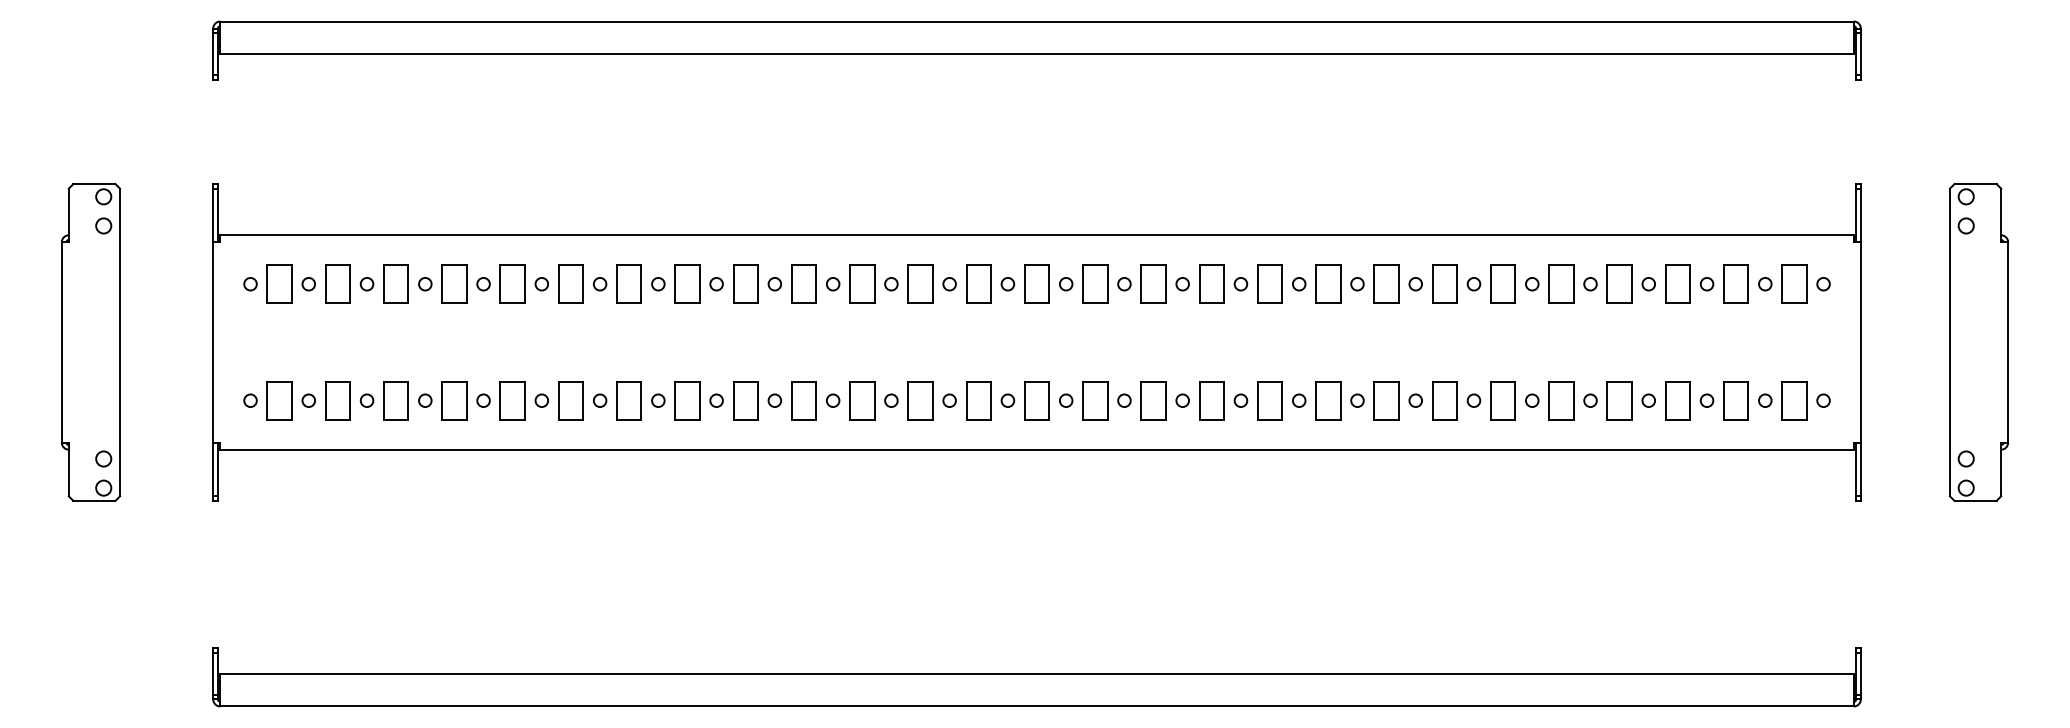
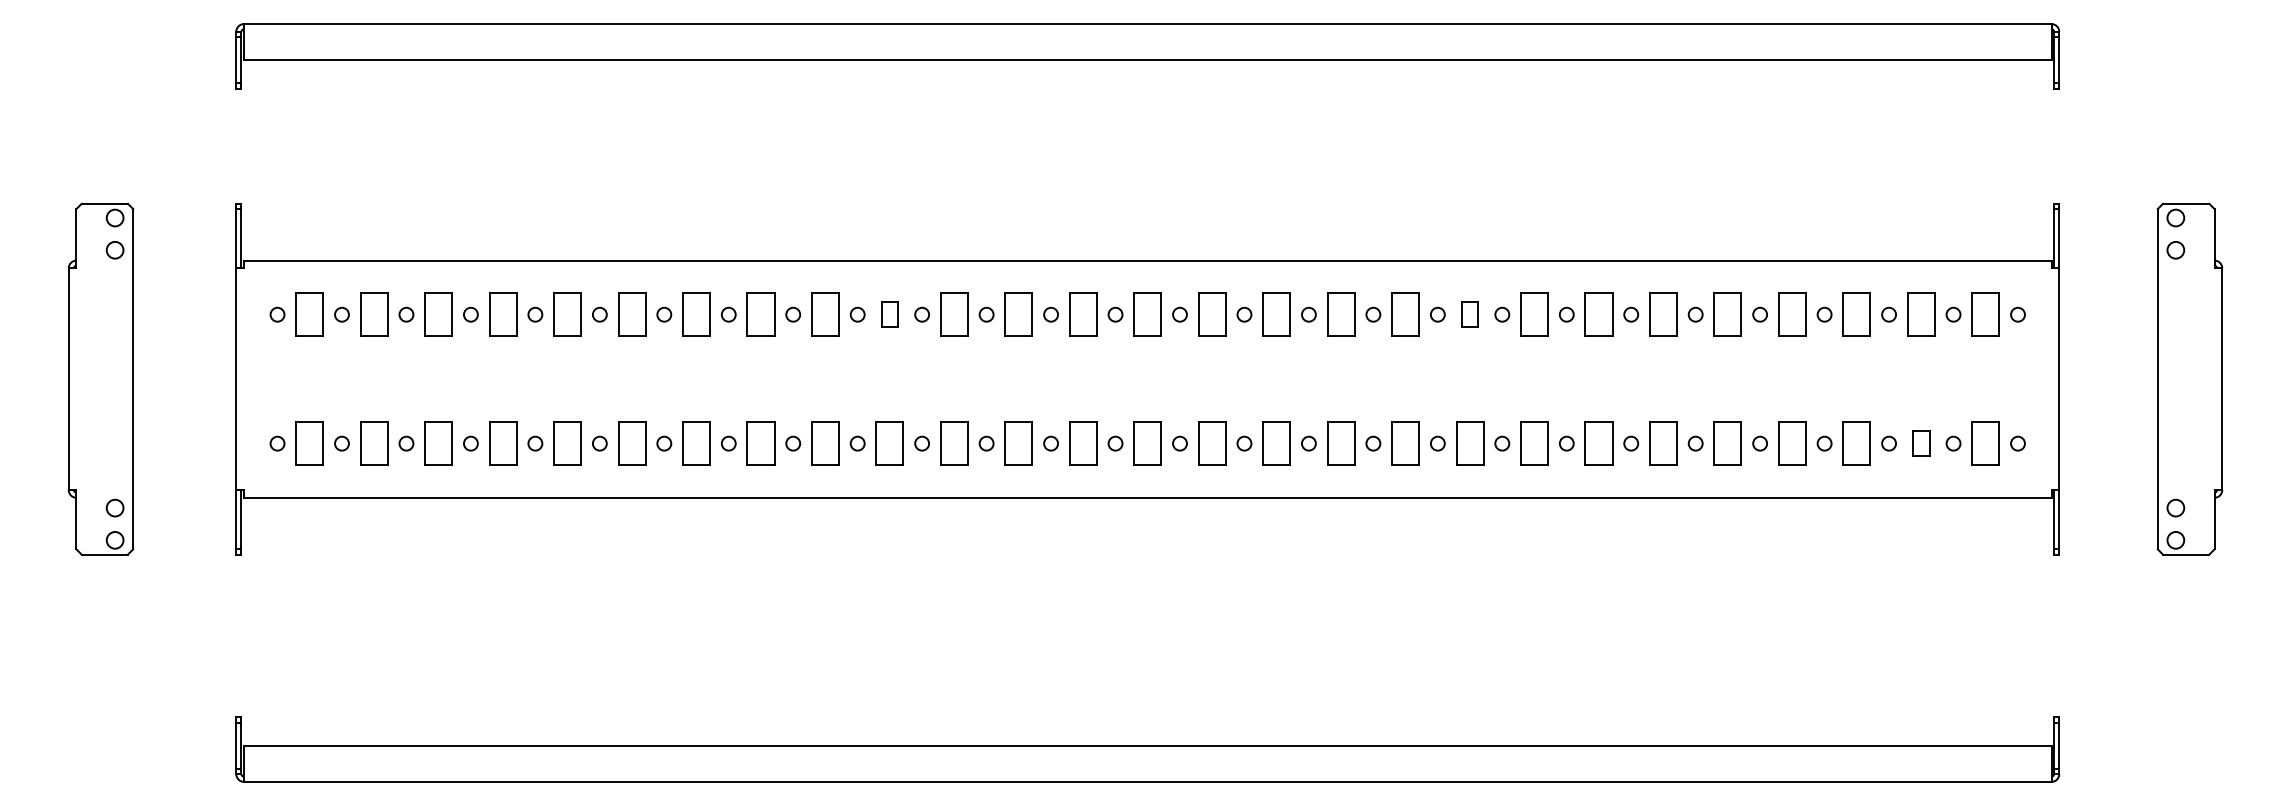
part: (803, 284) -> (889, 314), size x0.6
part: (1328, 284) -> (1470, 314), size x0.6
part: (1736, 400) -> (1921, 443), size x0.6

